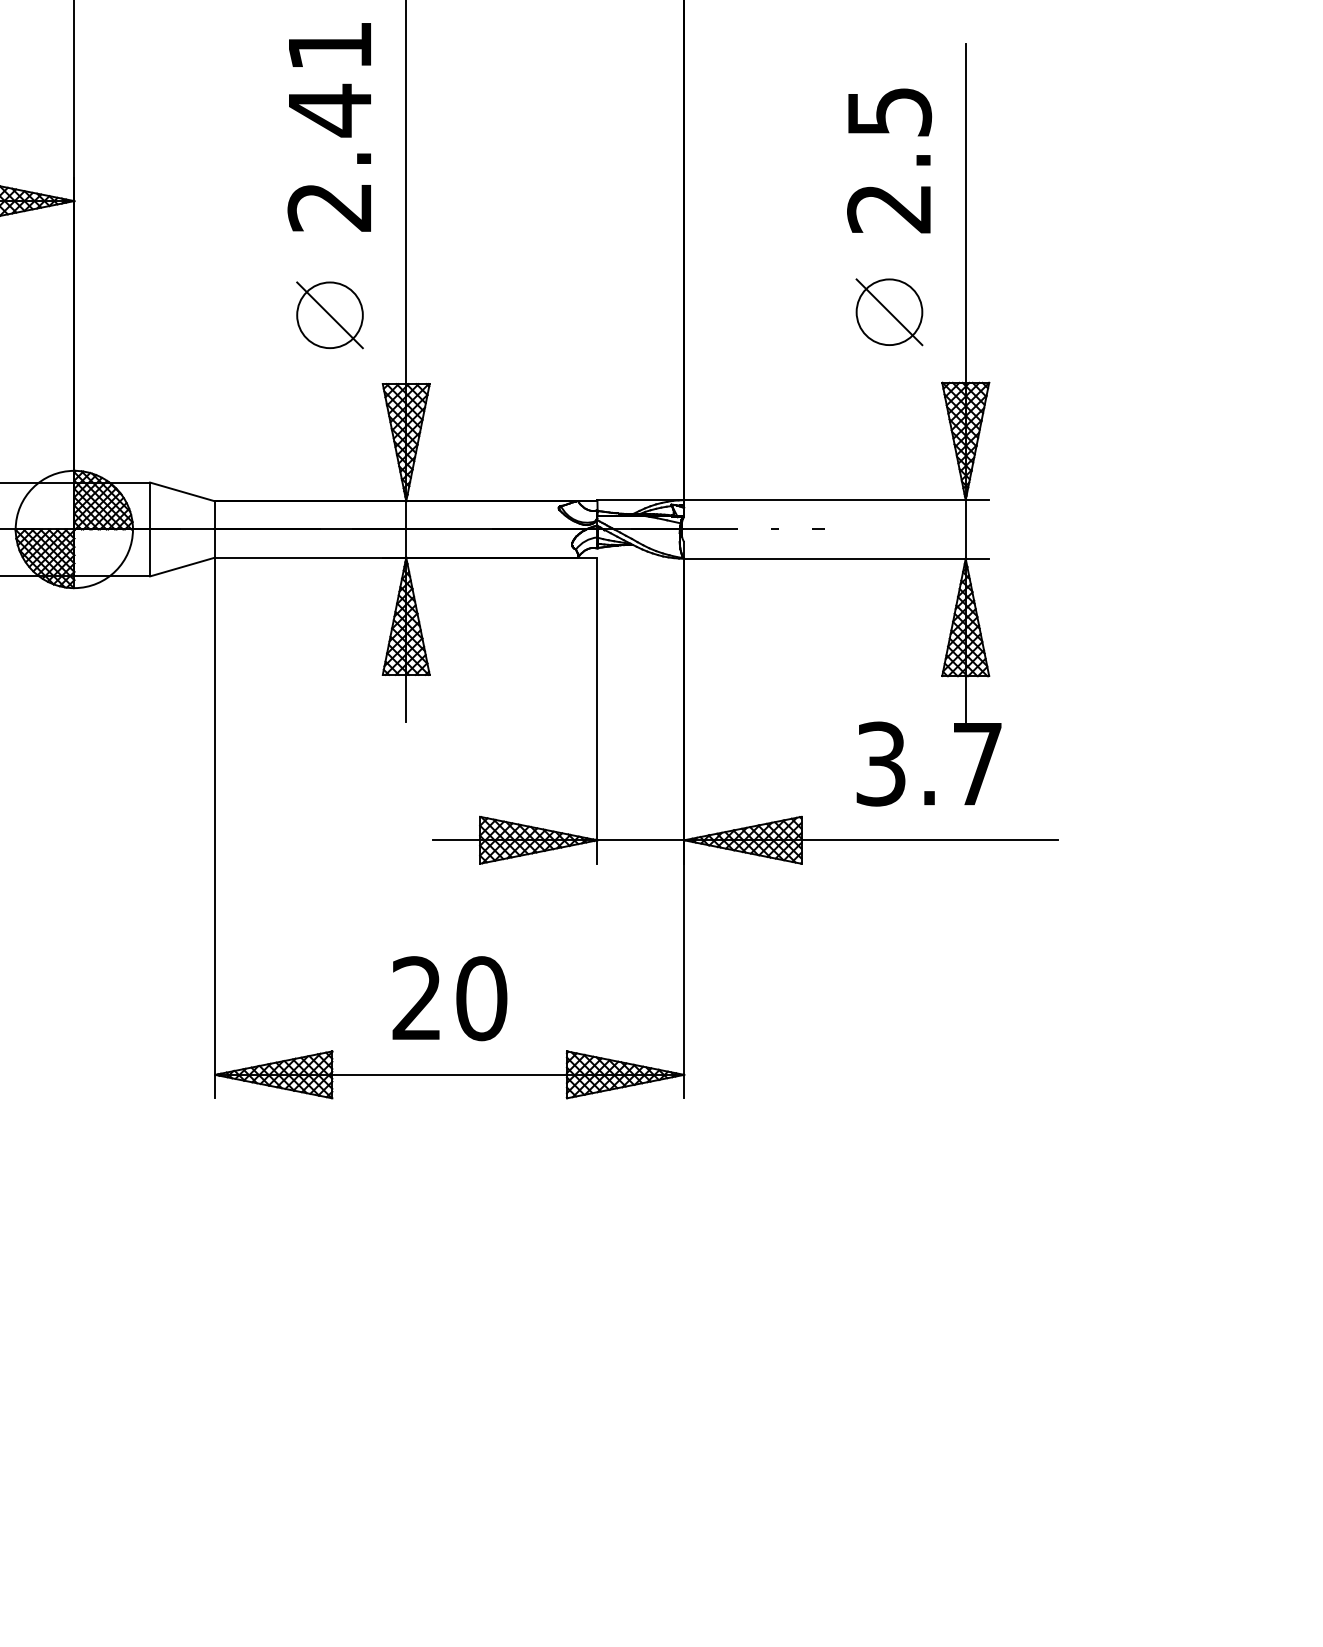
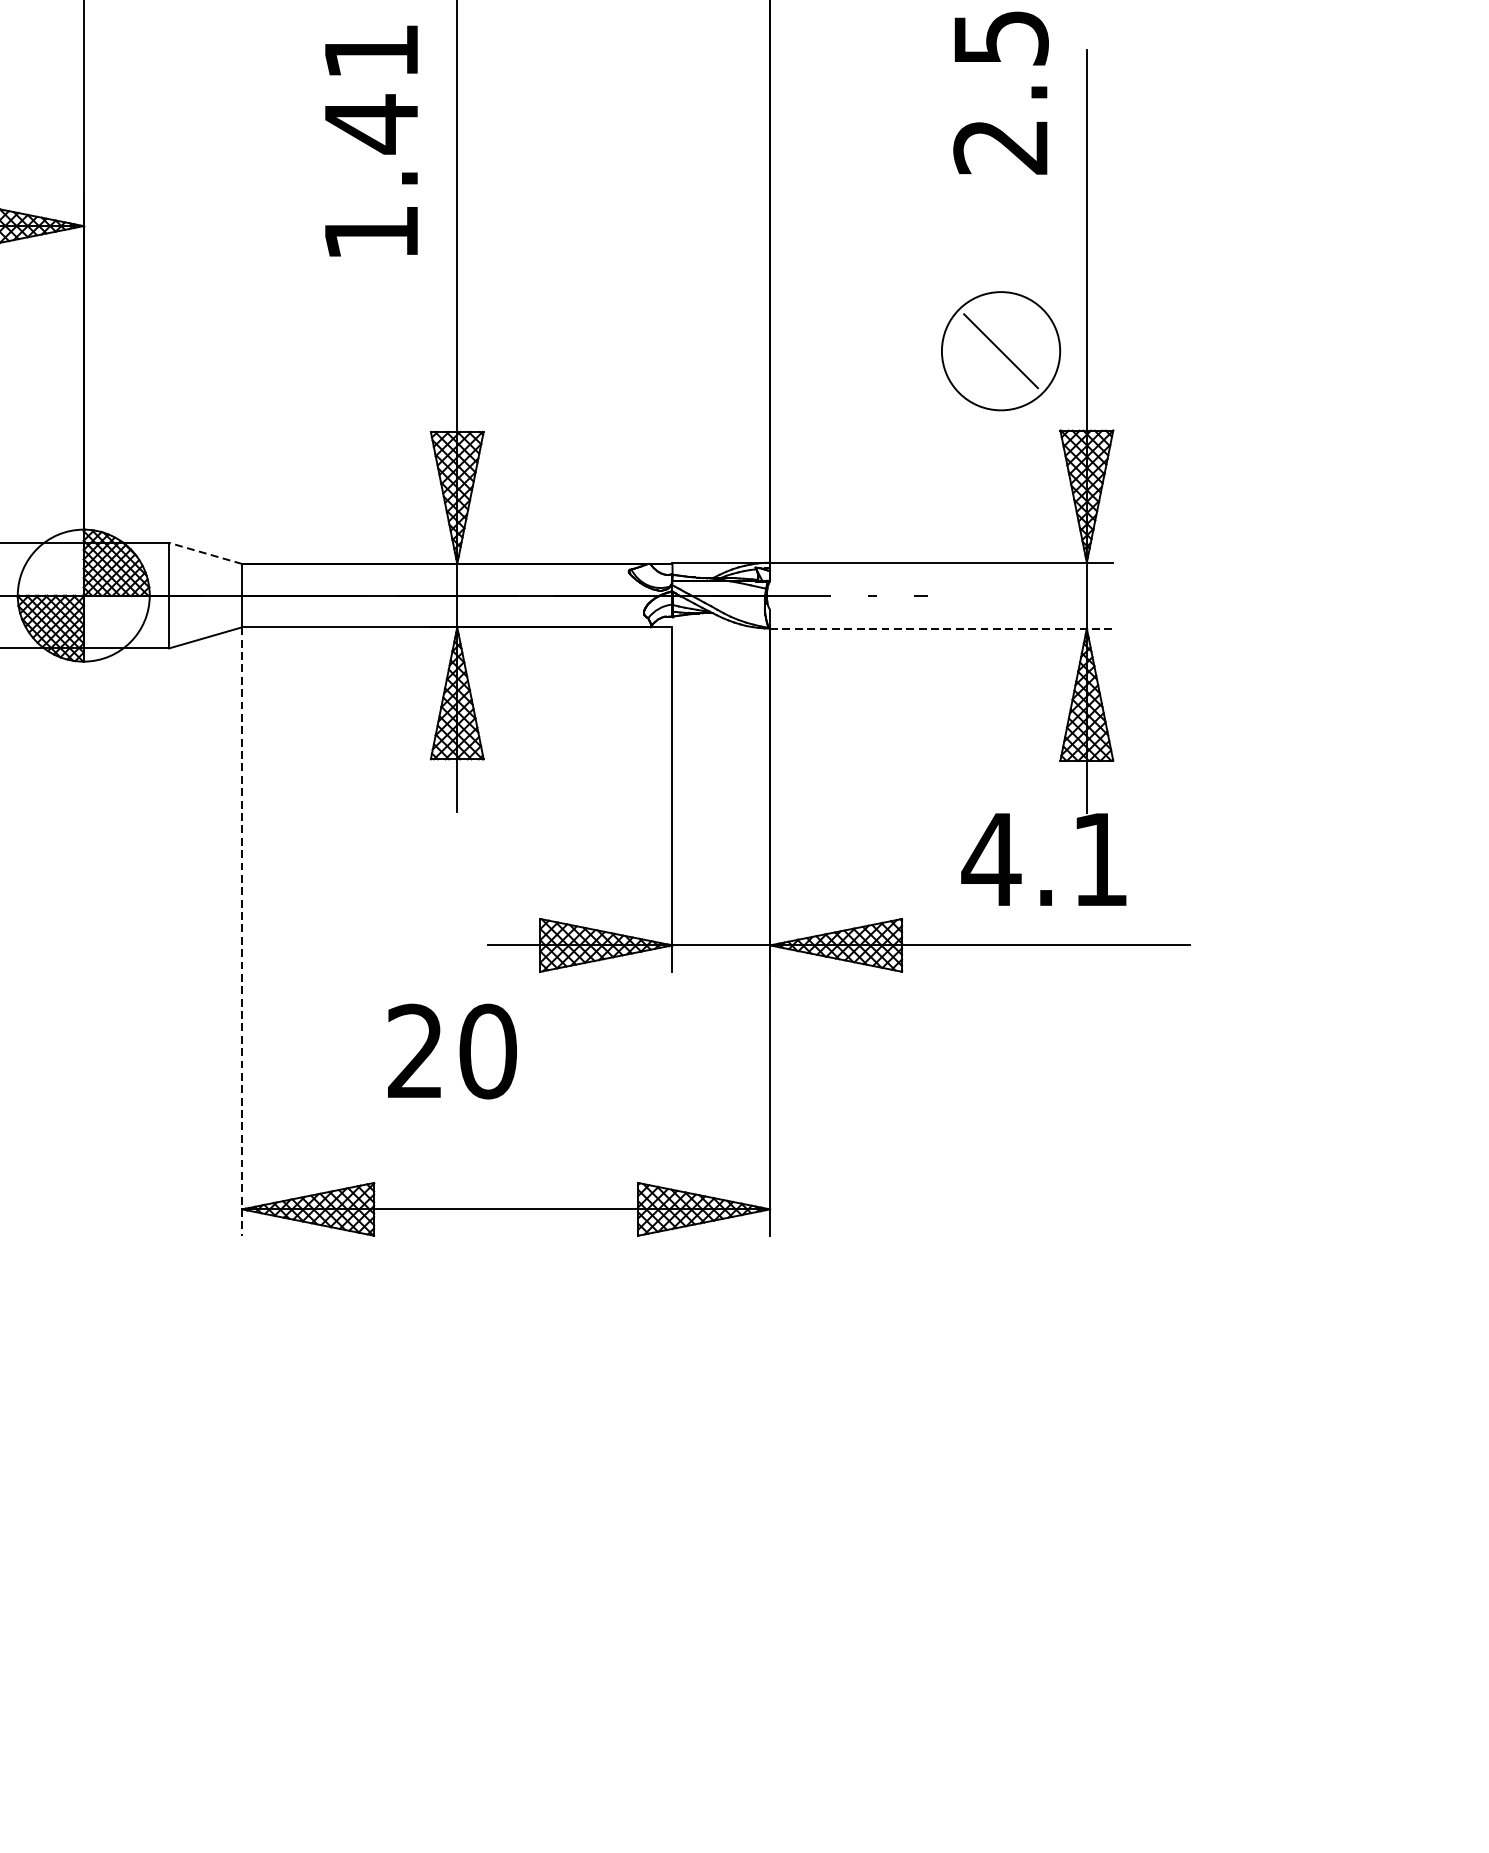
text: (889, 160) -> (1001, 92), moved
text: (328, 207) -> (369, 233), 2.41 -> 1.41
circle: (889, 312) -> (1001, 351), size x1.6
part: (329, 315) -> (370, 354), removed
line: (182, 491) -> (205, 552), solid -> dashed
line: (837, 558) -> (942, 628), solid -> dashed
text: (927, 763) -> (1043, 858), 3.7 -> 4.1
line: (215, 828) -> (242, 932), solid -> dashed
text: (449, 998) -> (451, 1051), moved

